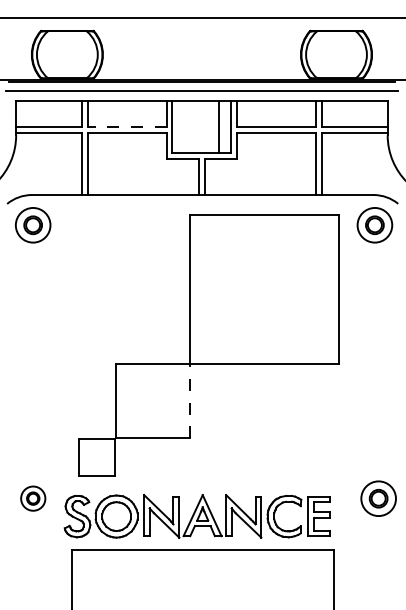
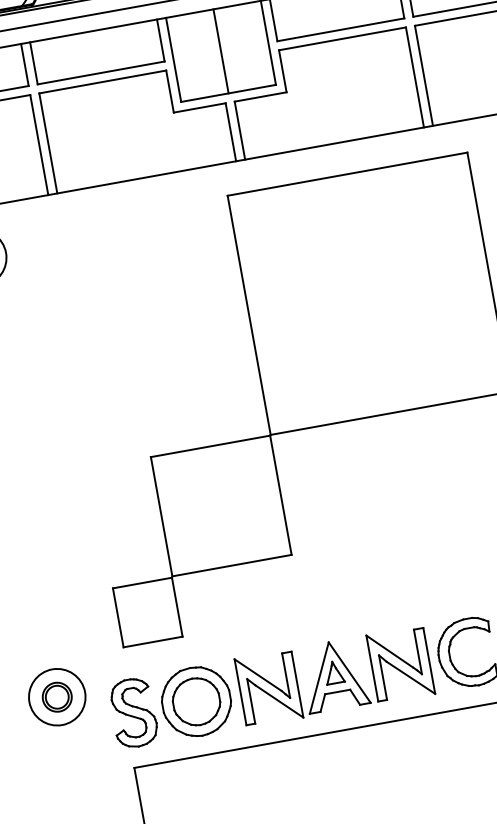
line: (126, 127) -> (99, 73), dashed -> solid
line: (218, 127) -> (220, 52), moved
line: (189, 400) -> (280, 494), dashed -> solid
part: (33, 498) -> (57, 696), size x1.43

